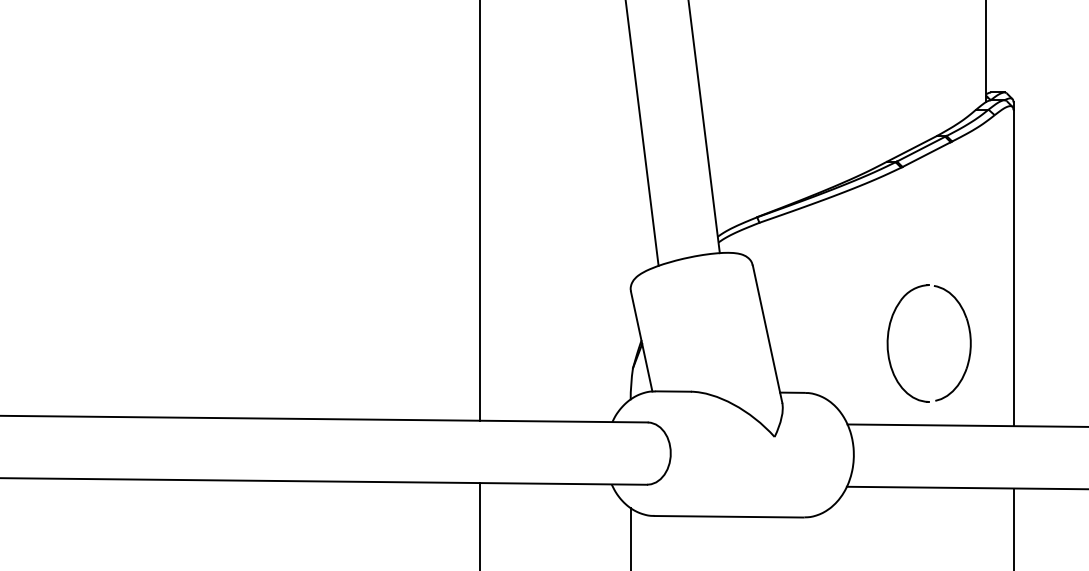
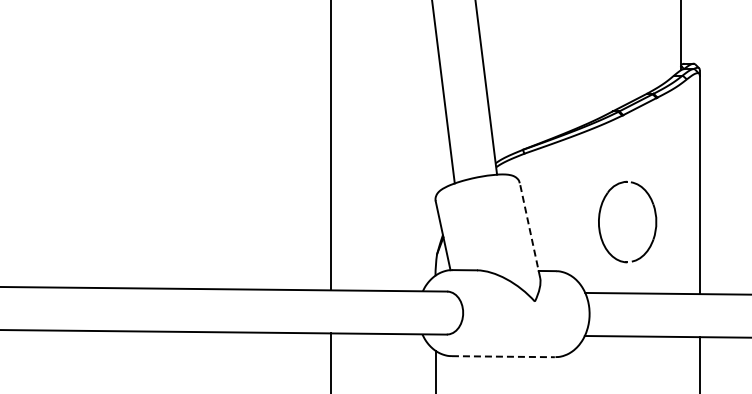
line: (766, 334) -> (529, 230), solid -> dashed
part: (889, 335) -> (600, 216), moved
line: (729, 516) -> (503, 356), solid -> dashed

